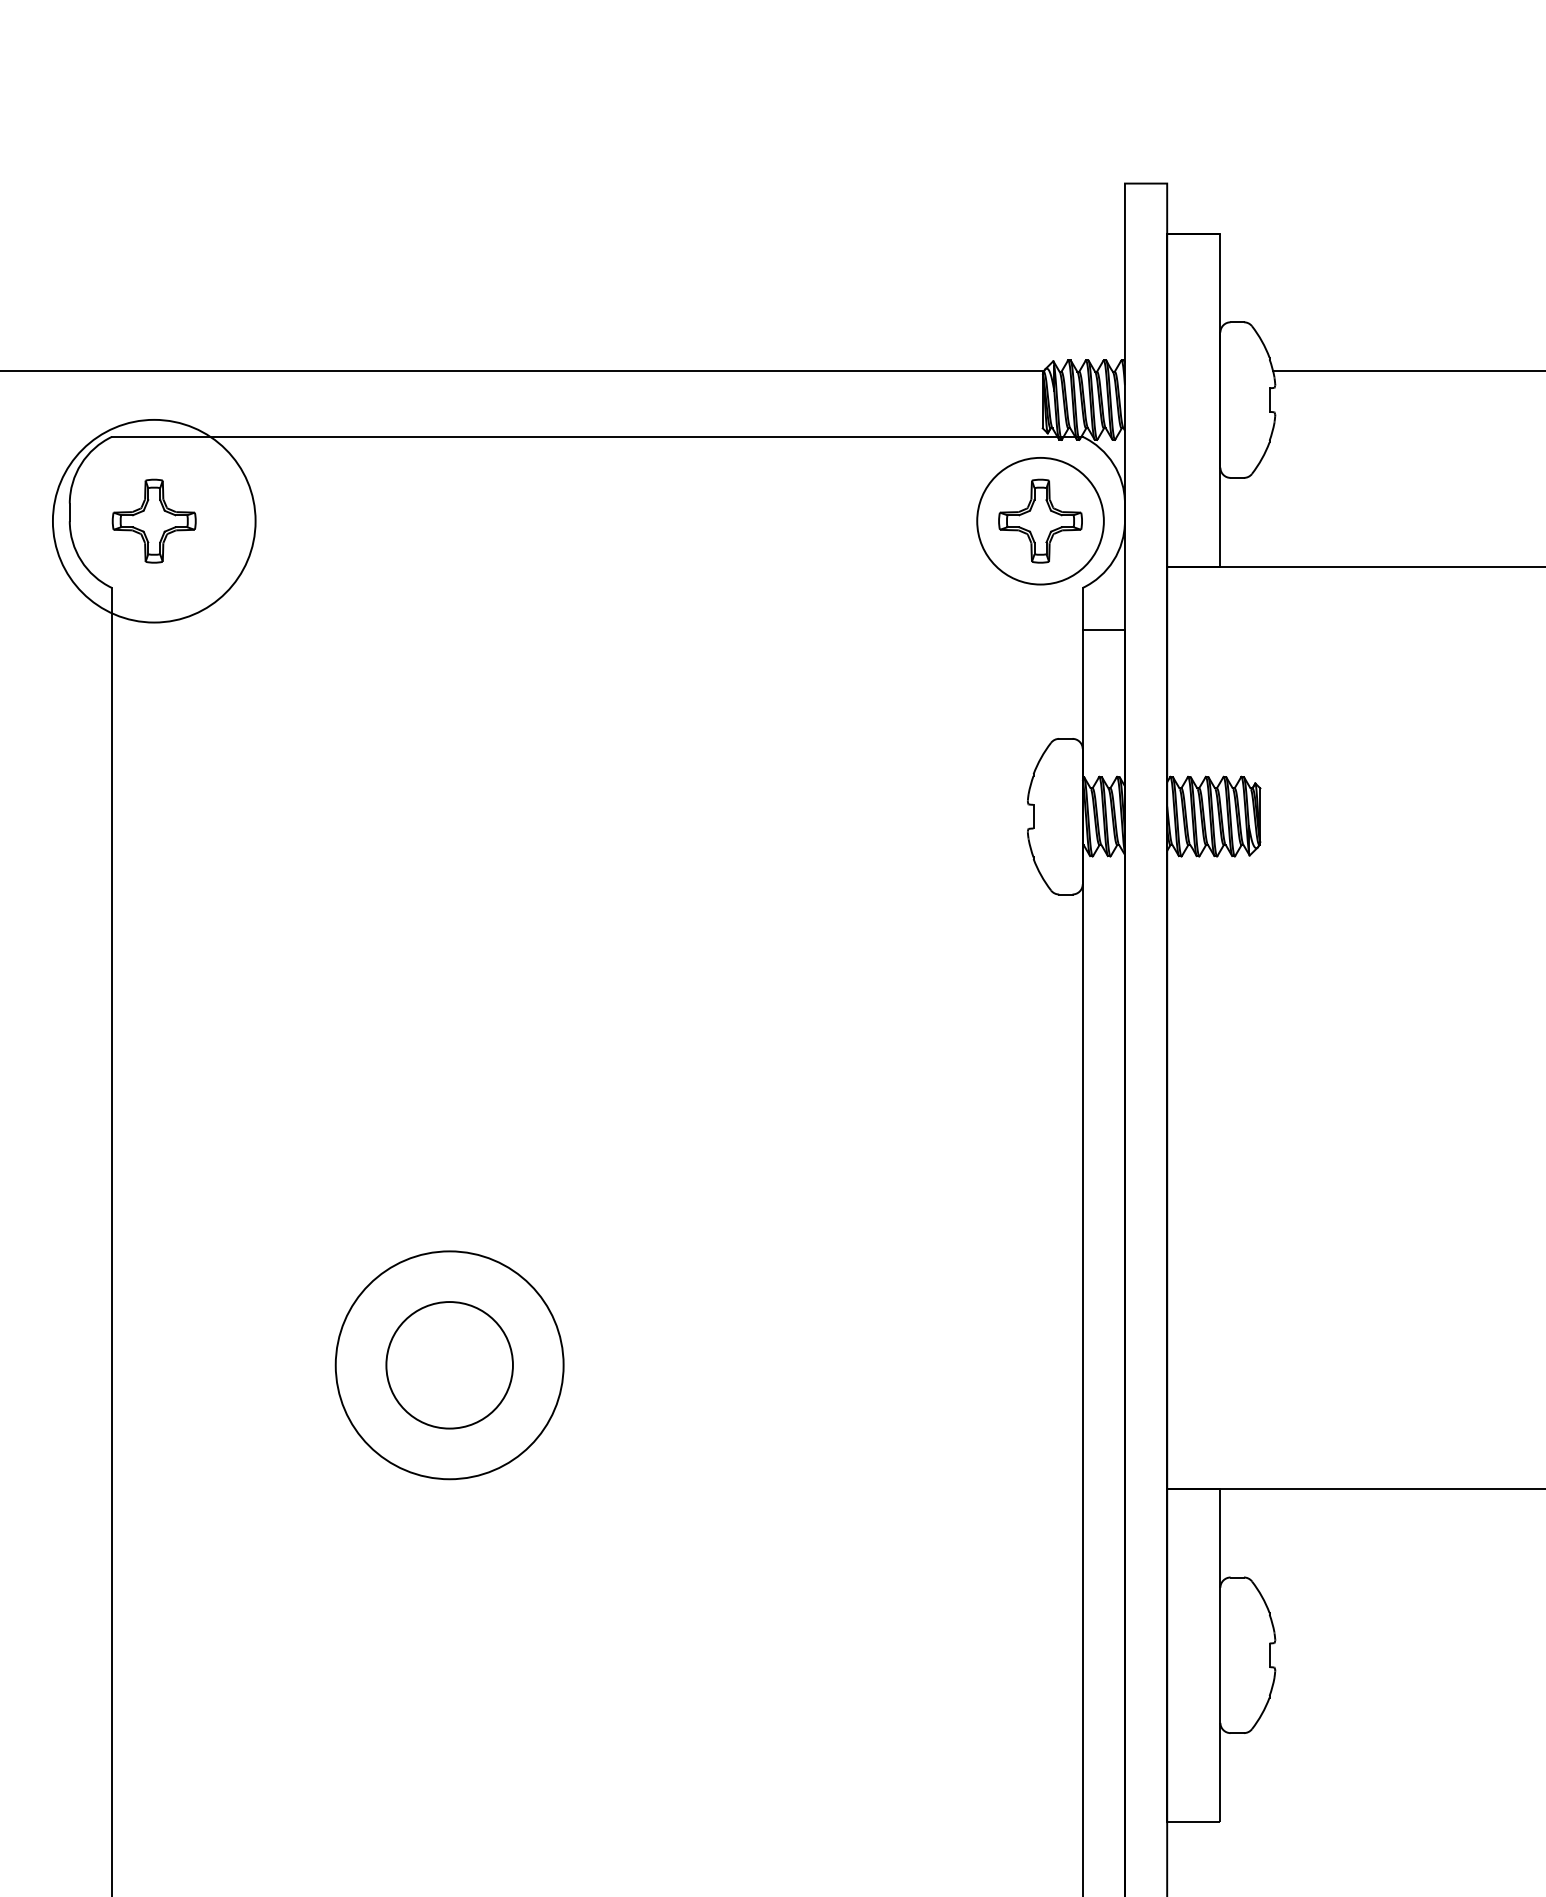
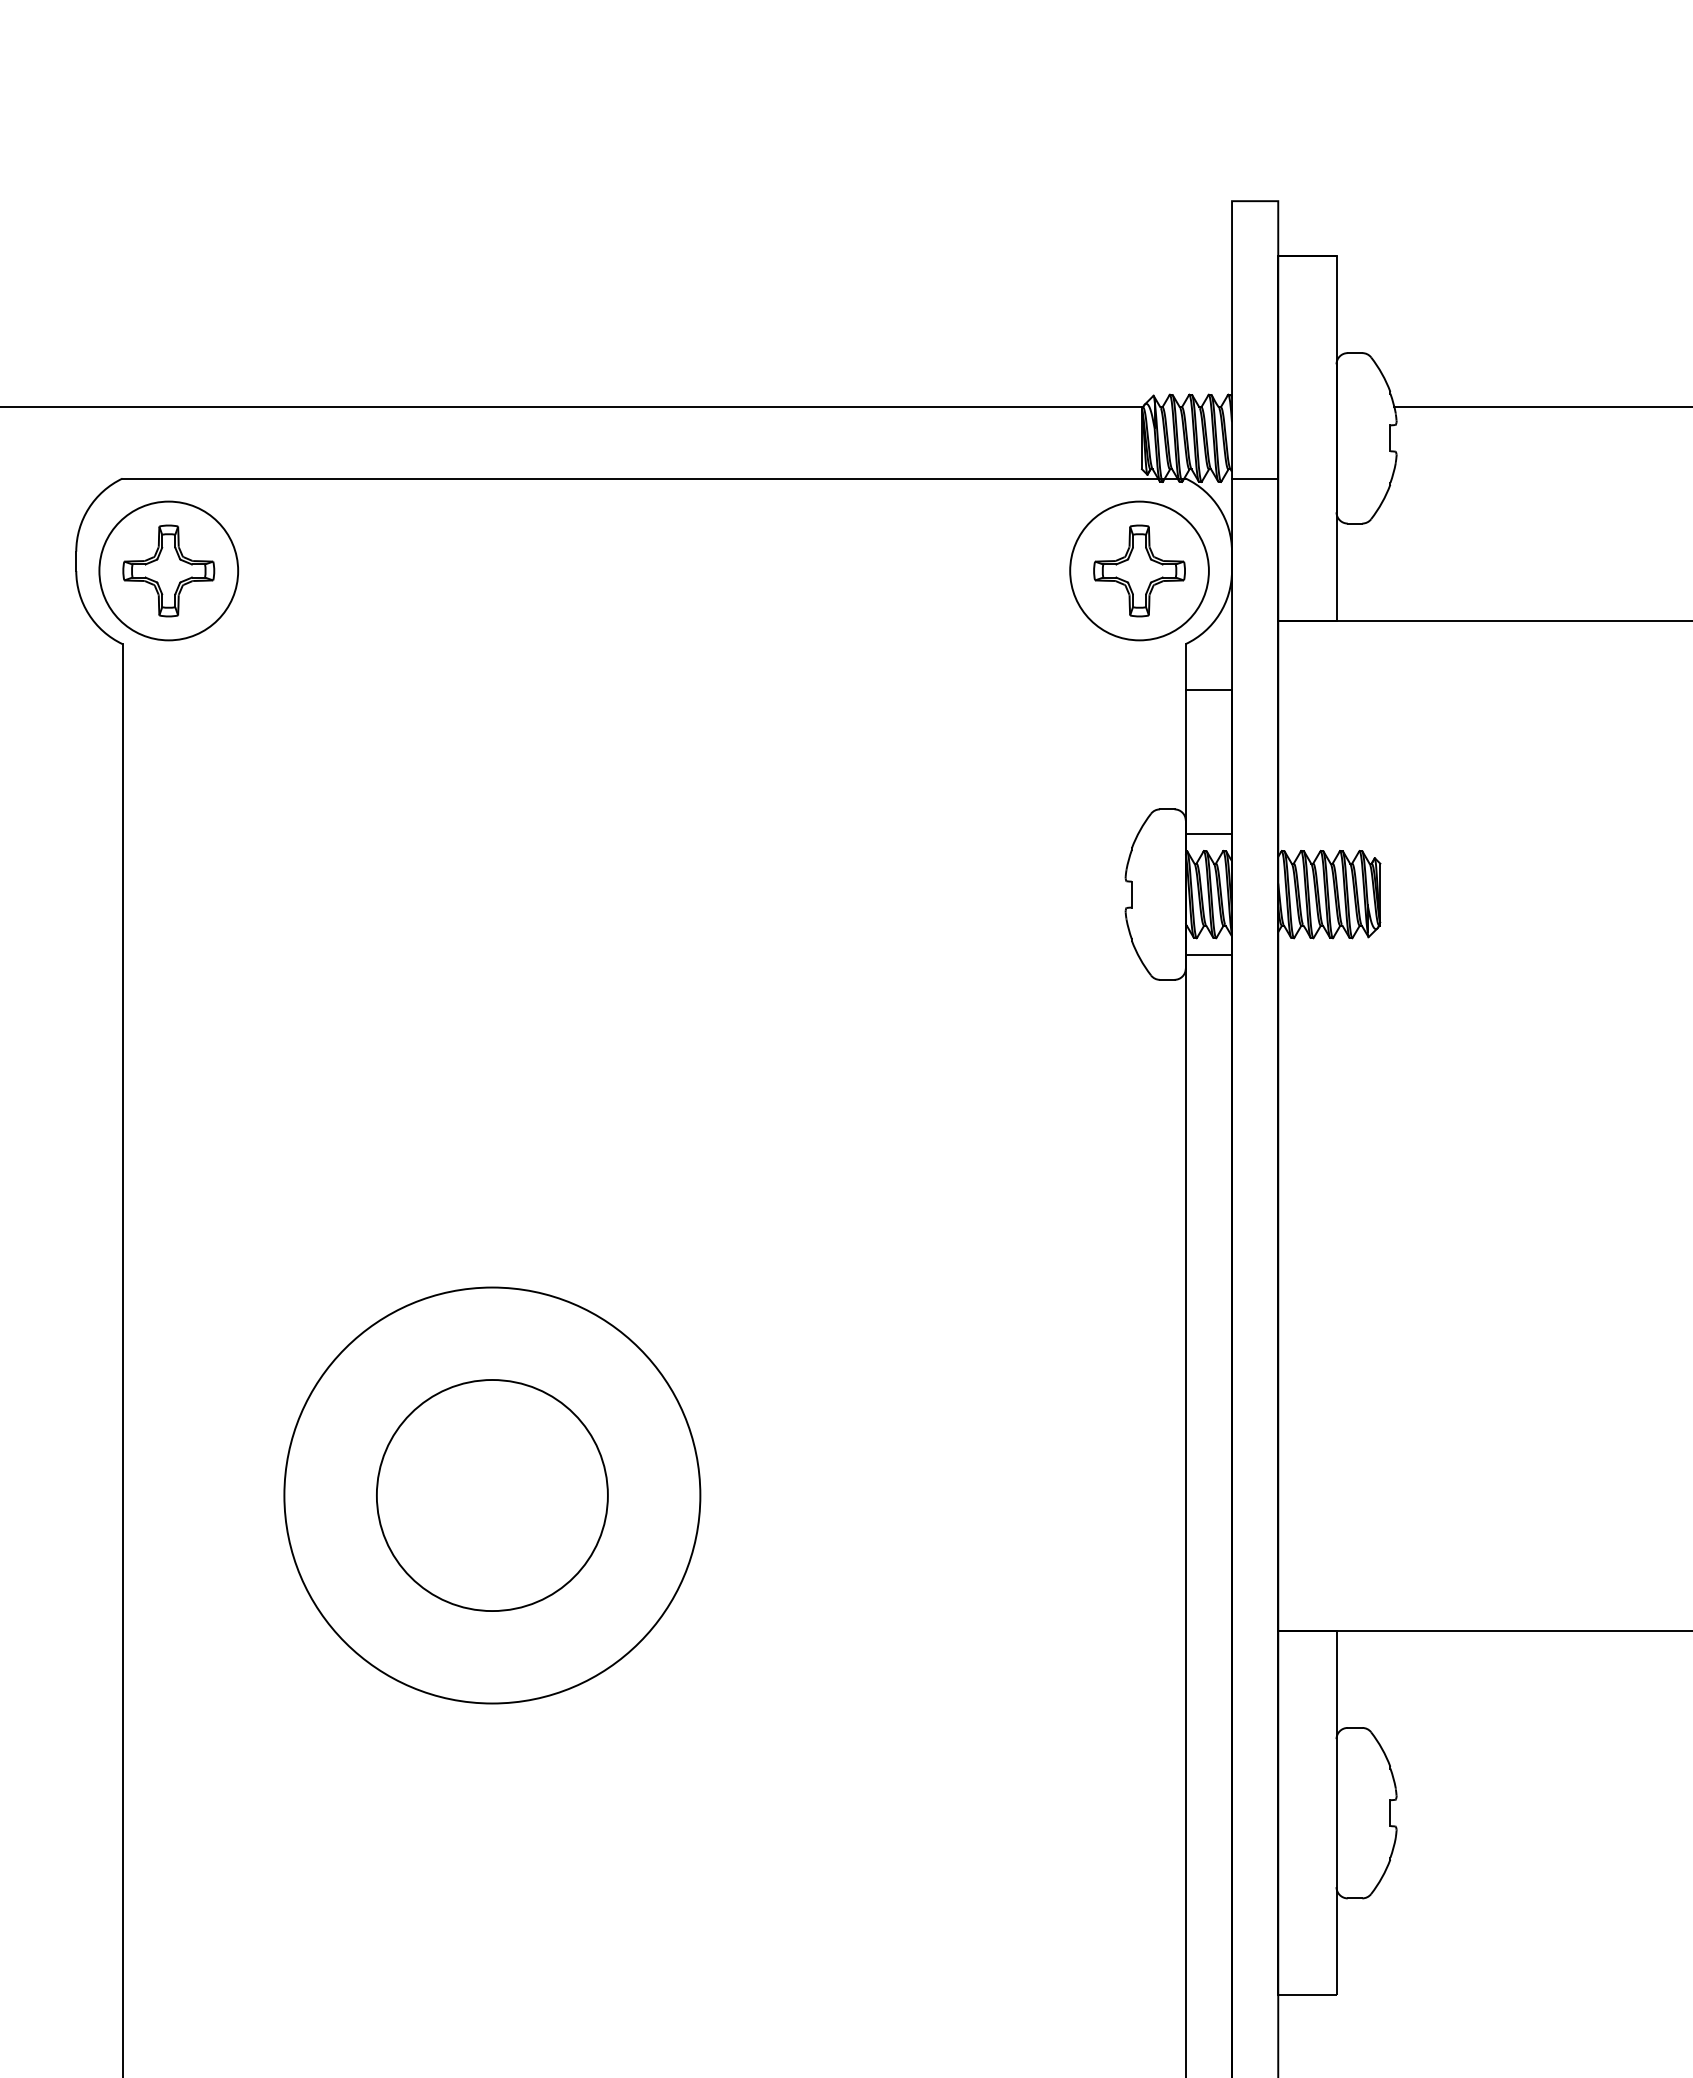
line: (1146, 436) -> (1255, 478), added
circle: (153, 520) -> (168, 570), size x0.62
line: (1103, 760) -> (1208, 833), added
line: (1103, 872) -> (1208, 955), added
circle: (448, 1365) -> (491, 1495), size x1.67
circle: (449, 1365) -> (492, 1495), size x1.67

